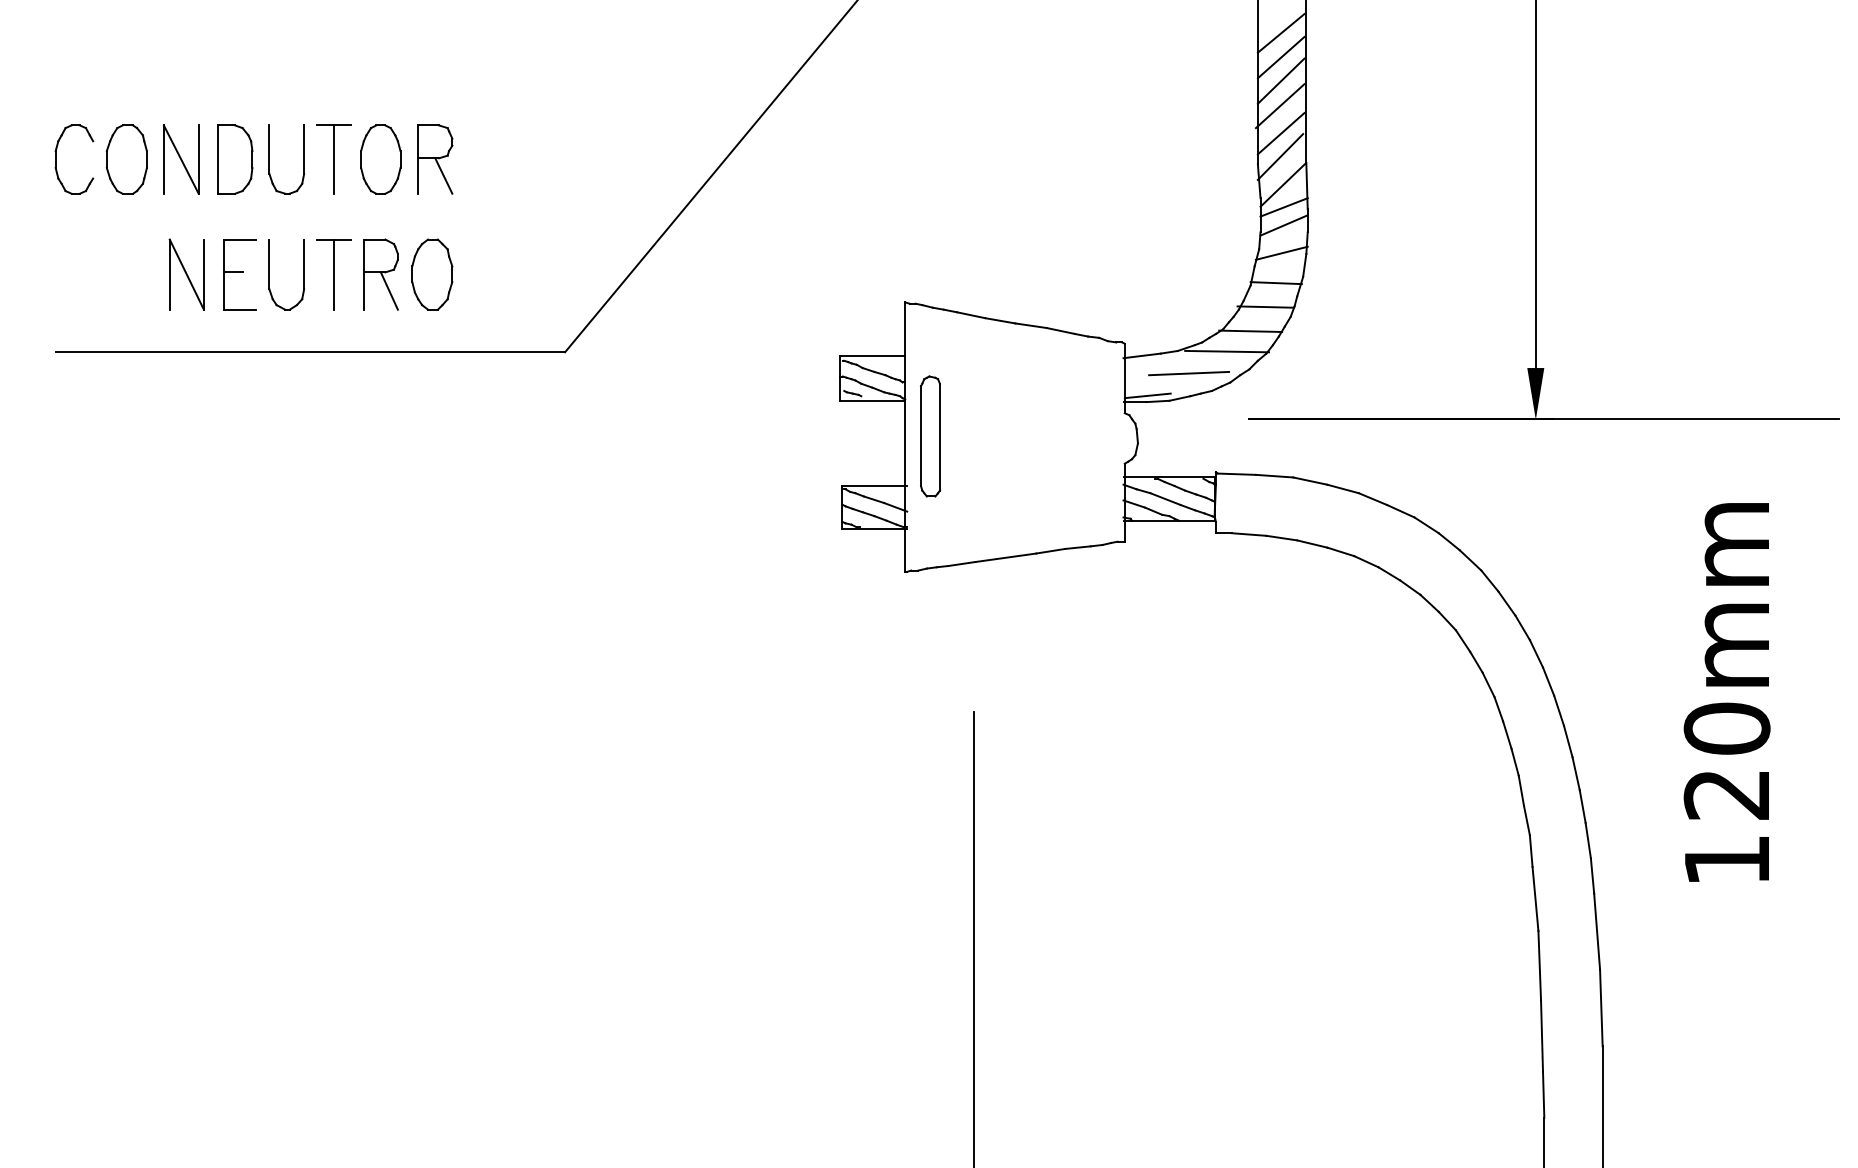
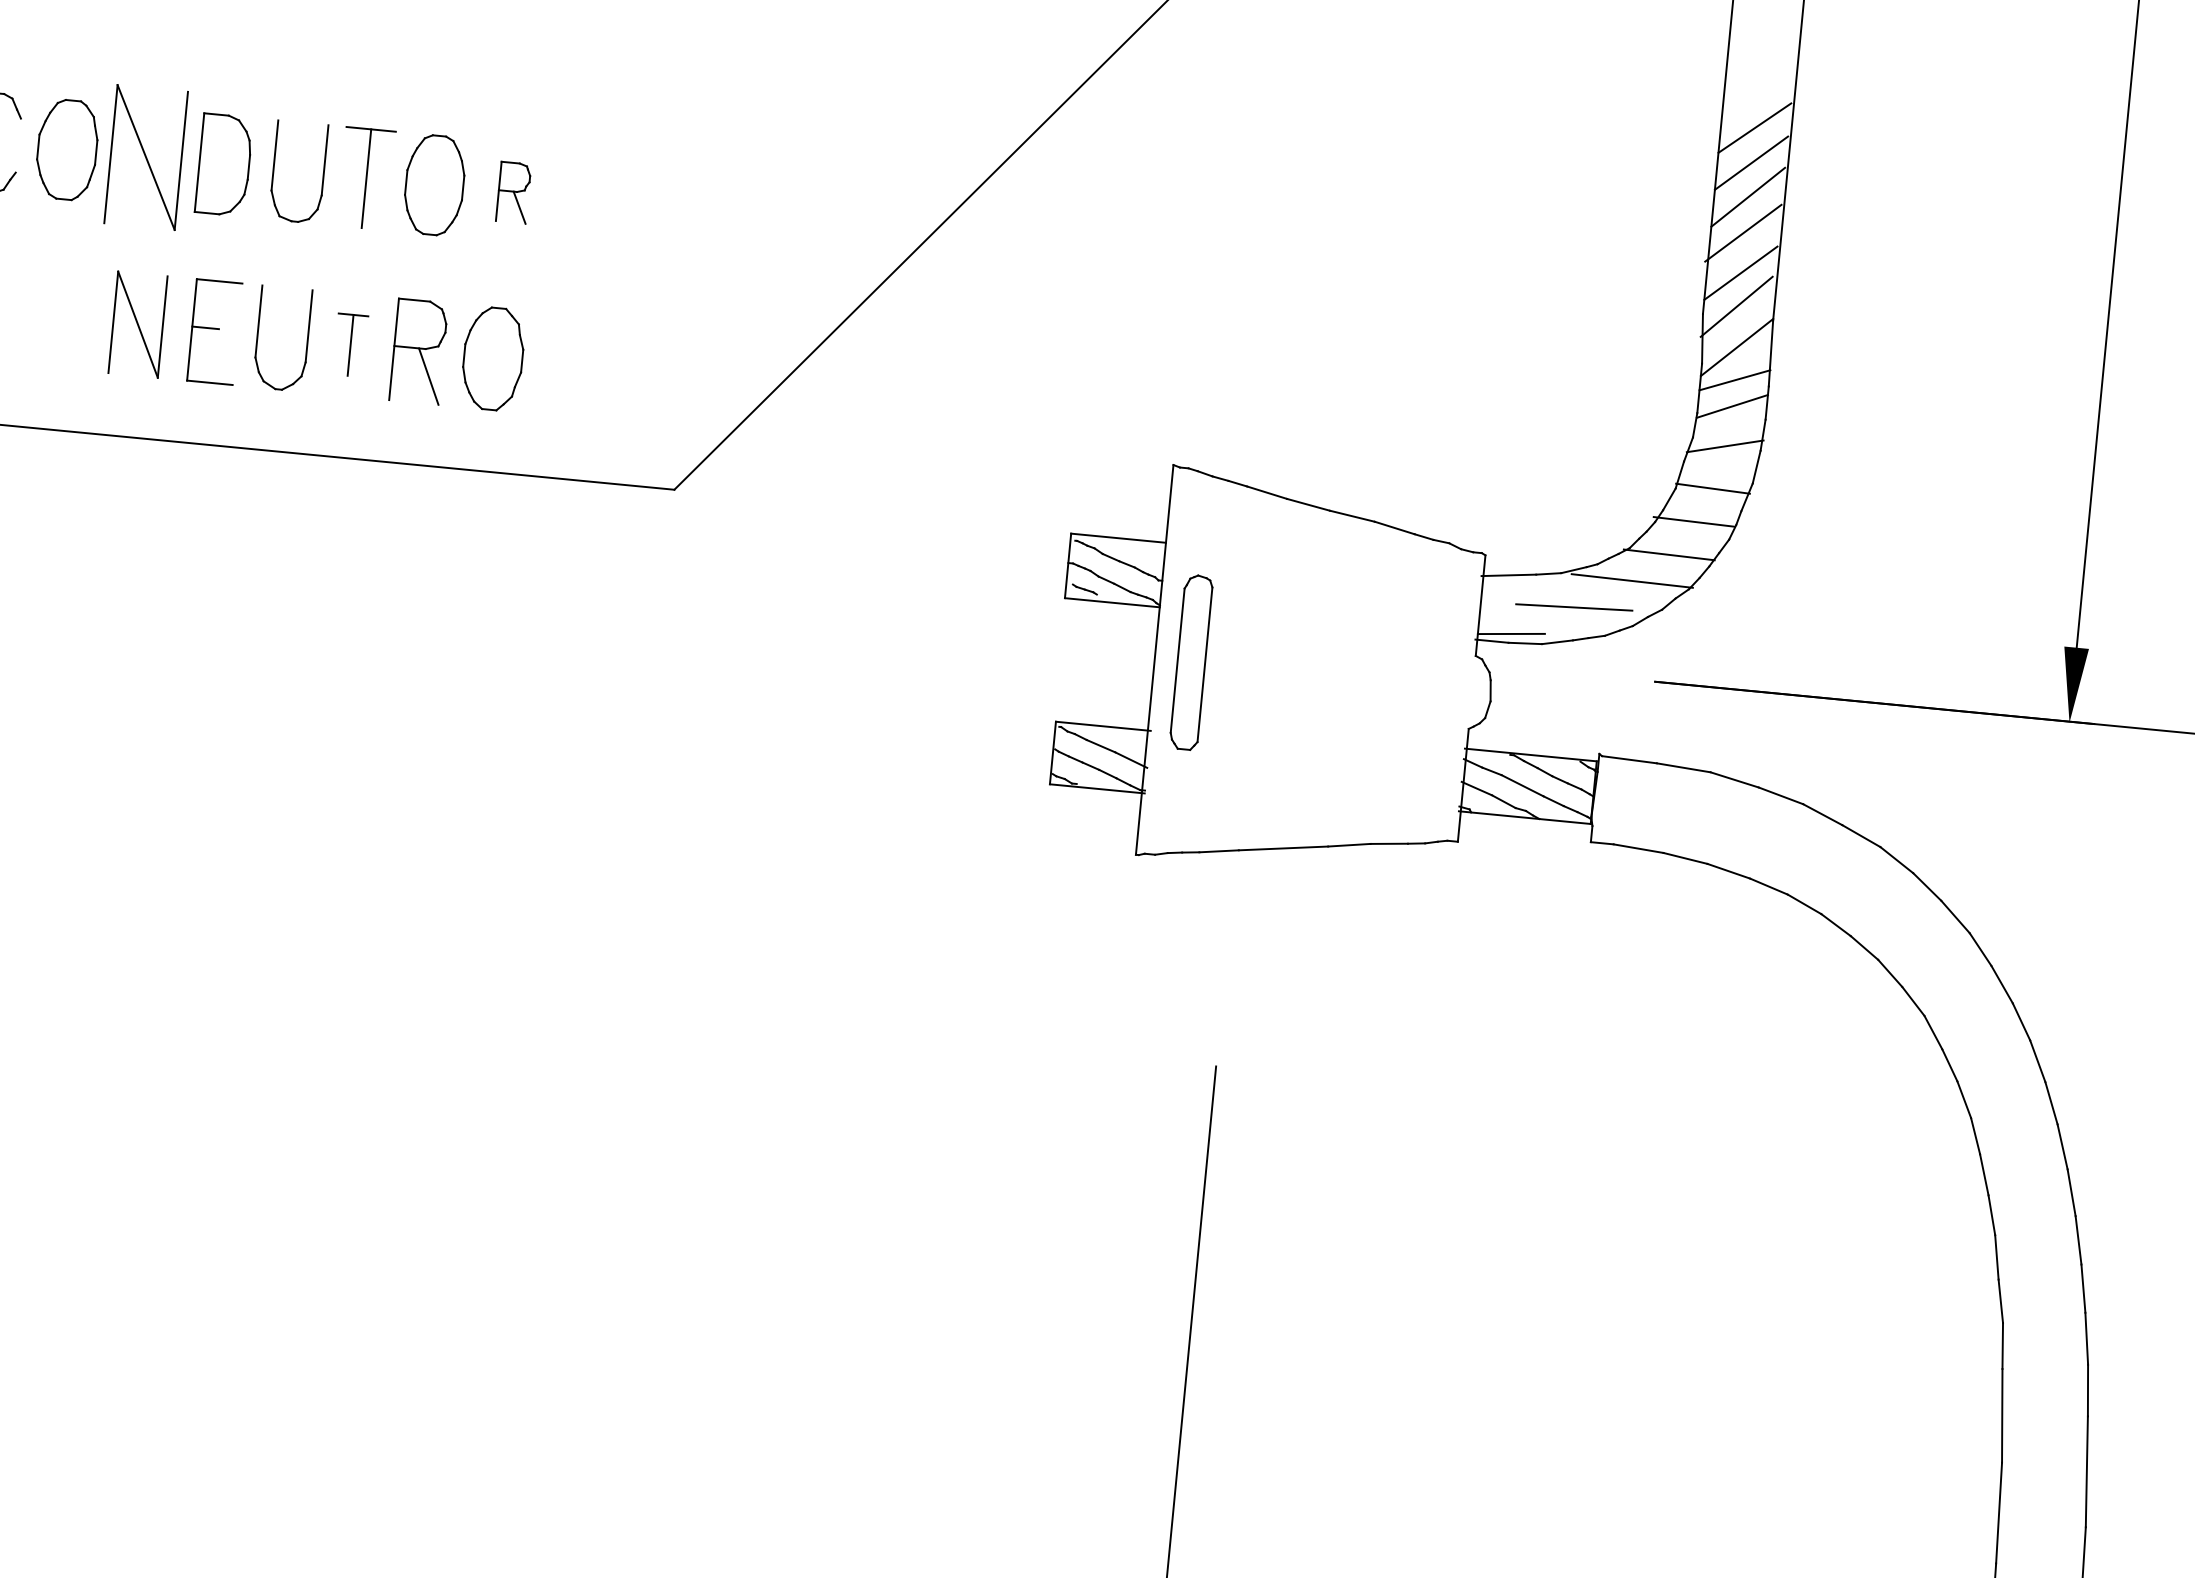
part: (180, 159) -> (144, 157), size x1.4
part: (435, 159) -> (513, 192), size x0.6
part: (333, 274) -> (350, 344), size x0.6

